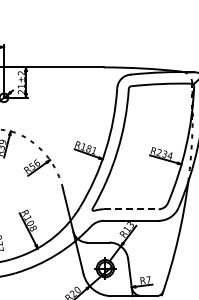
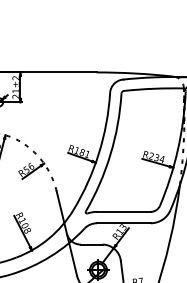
line: (131, 209) -> (124, 212), dashed -> solid

